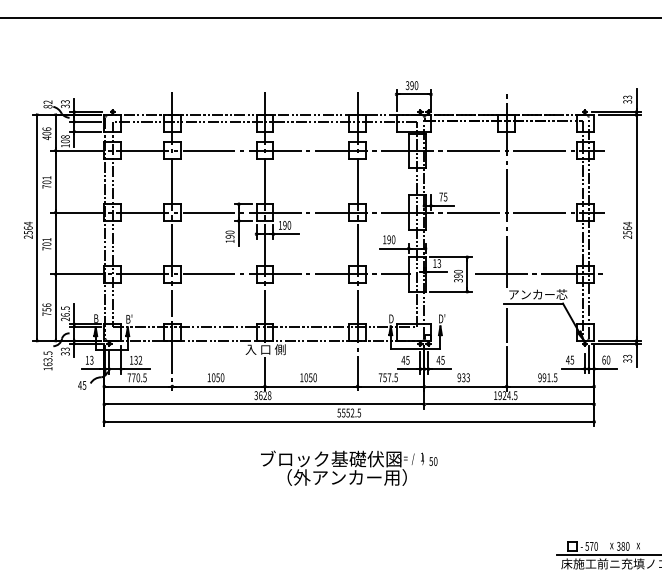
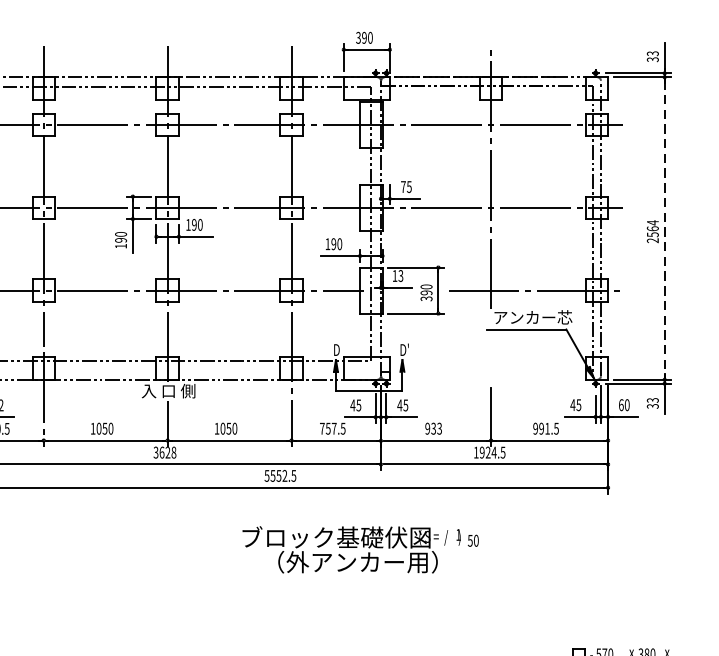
line: (636, 228) -> (664, 229), solid -> dashed
line: (506, 325) -> (490, 358), removed
text: (349, 467) -> (361, 548), moved

